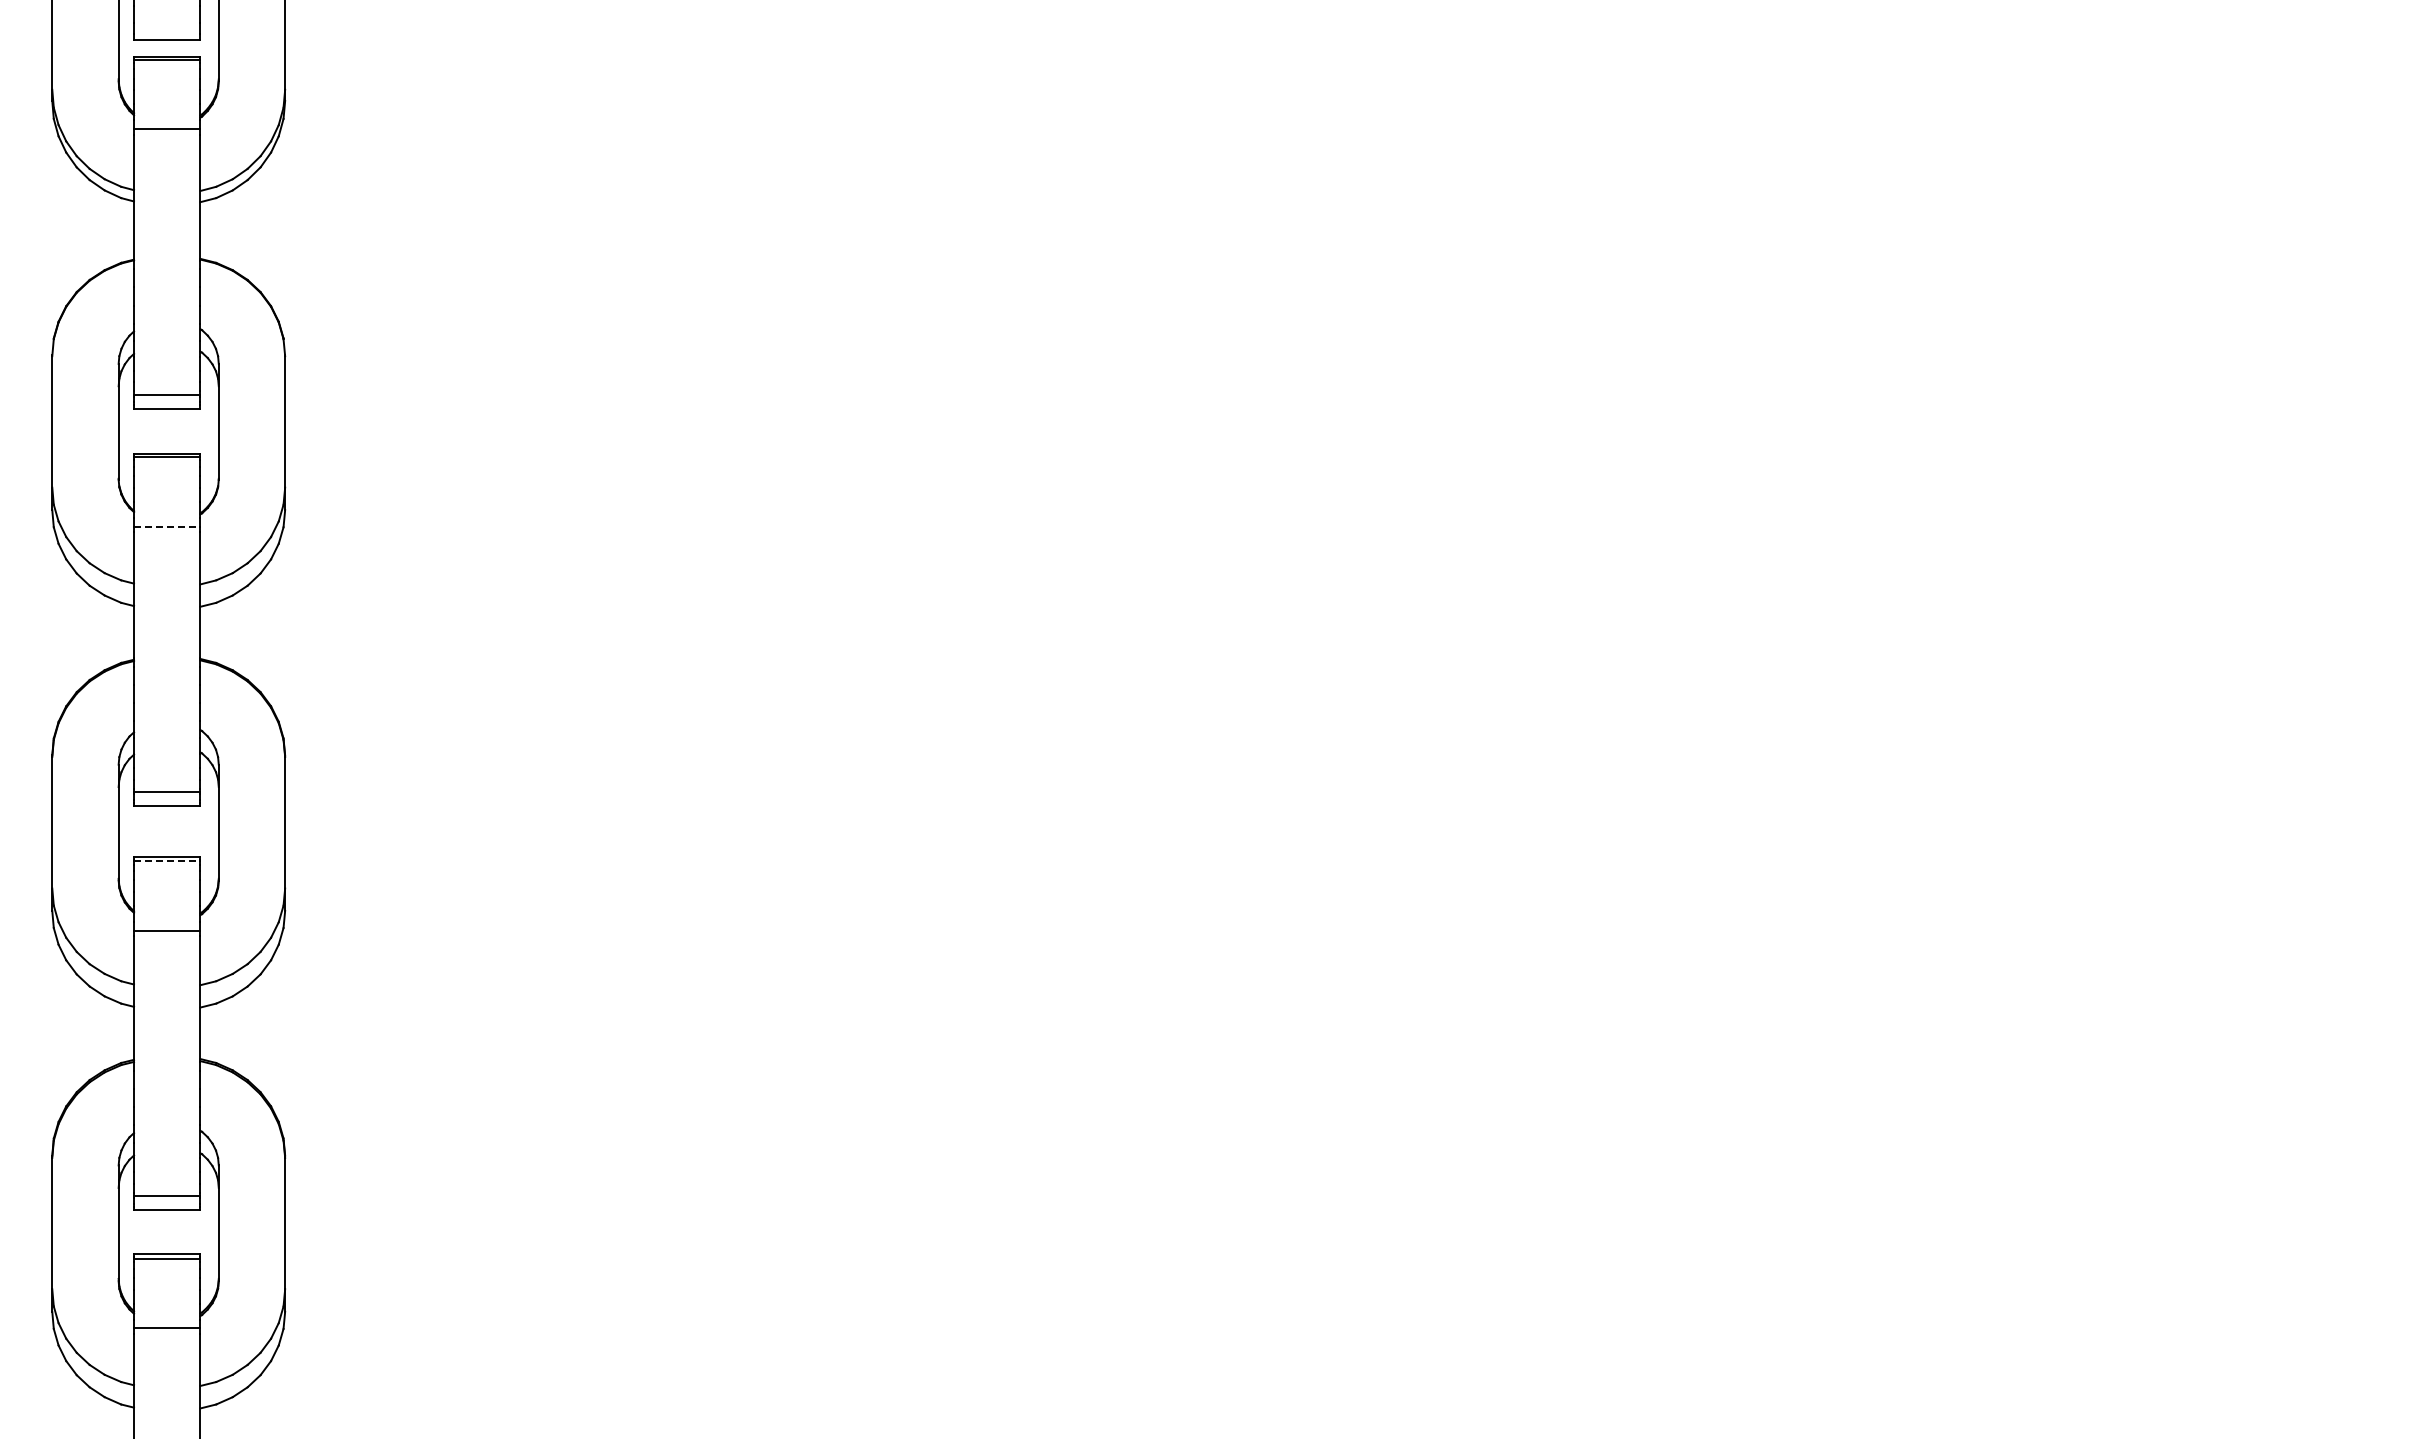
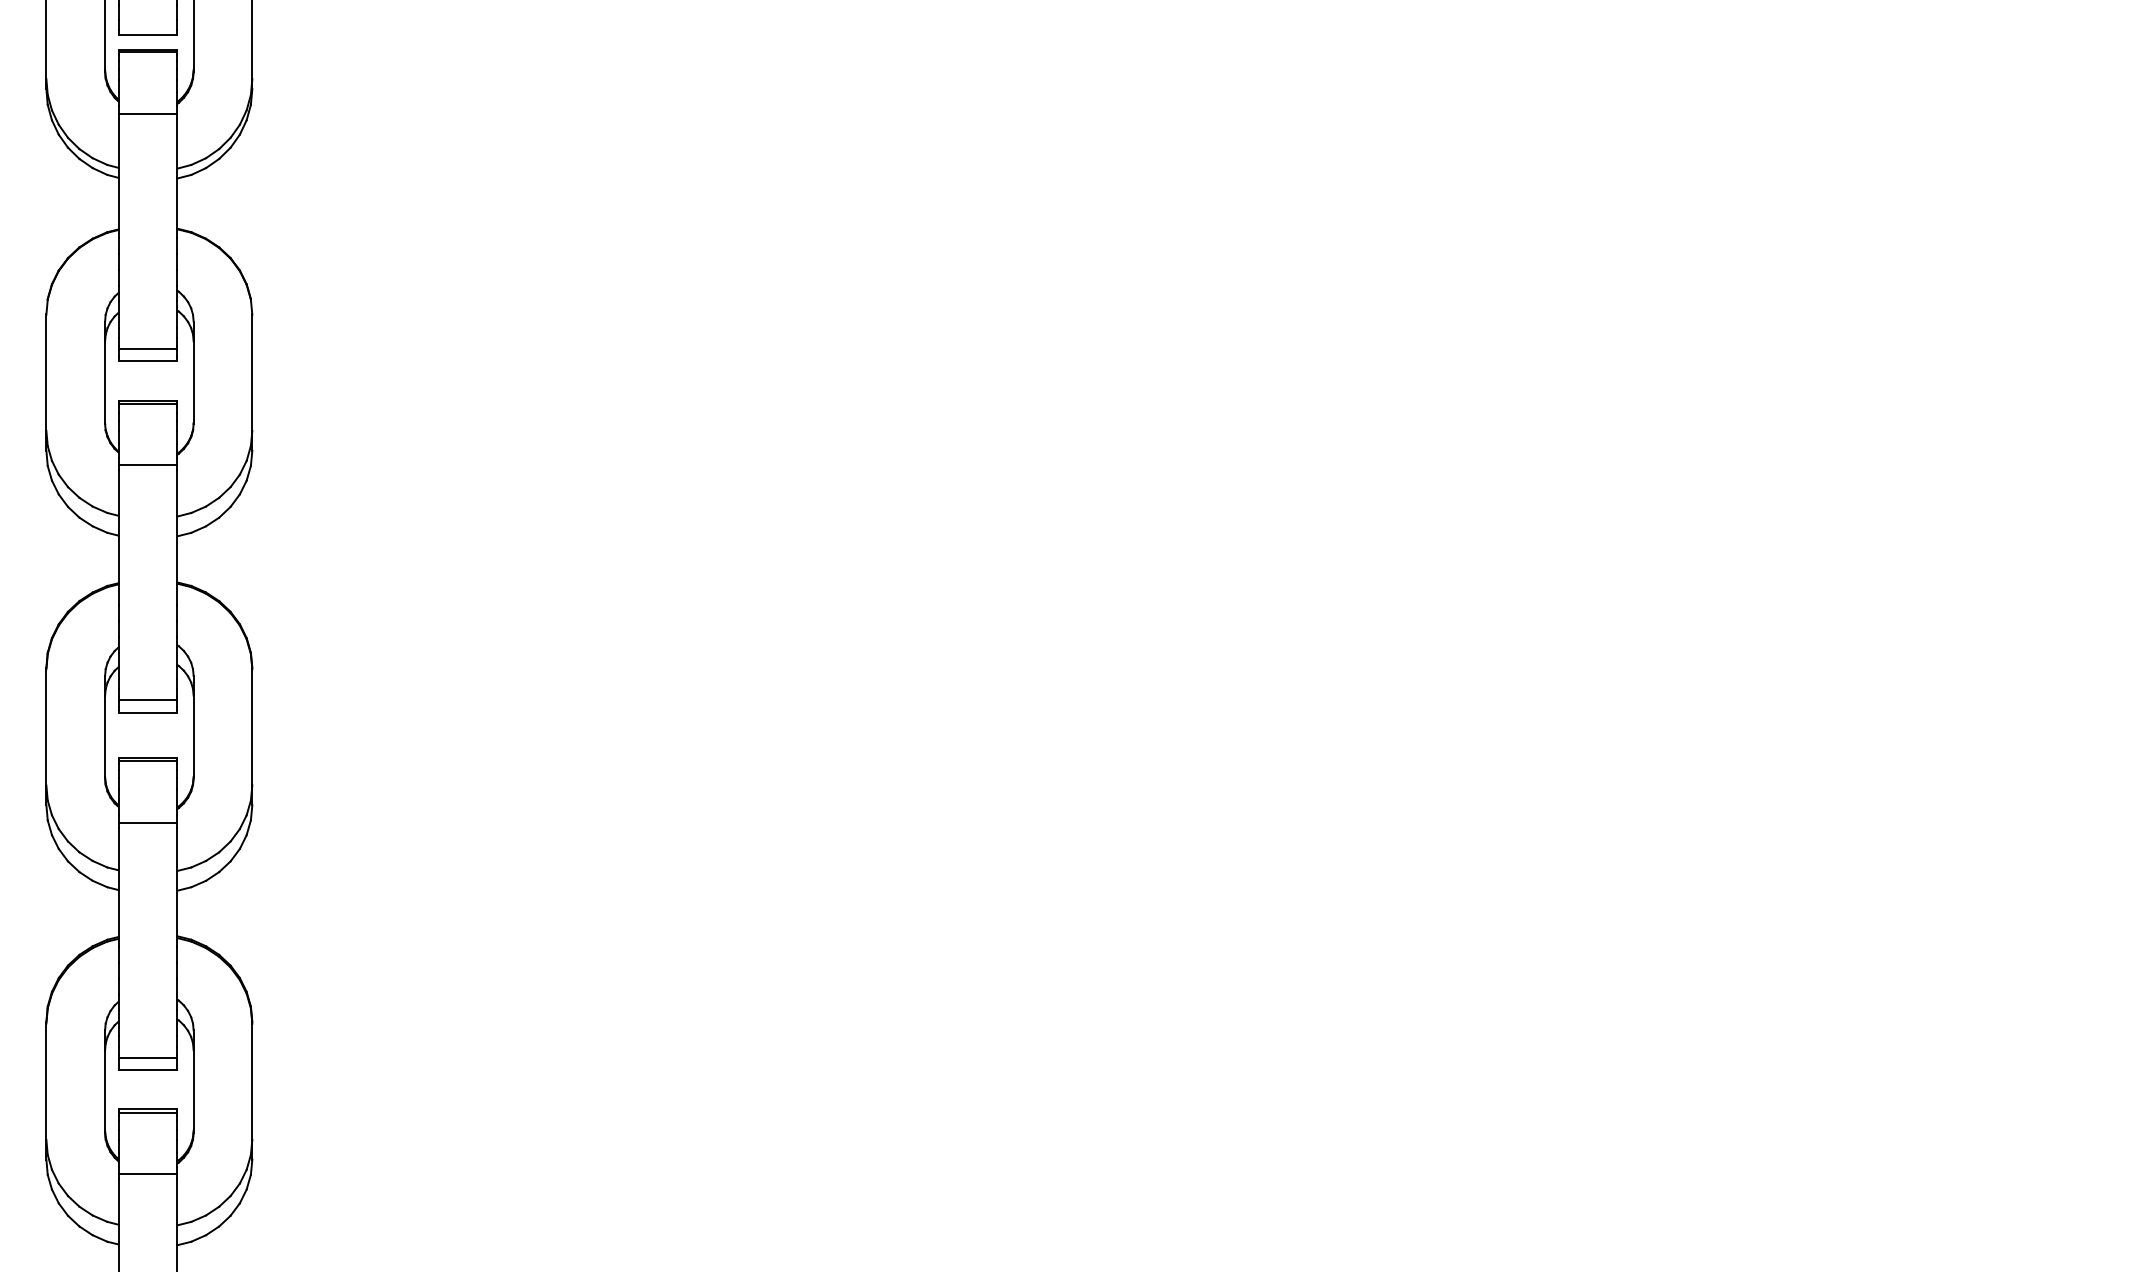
line: (167, 526) -> (148, 465), dashed -> solid
line: (167, 861) -> (148, 761), dashed -> solid

